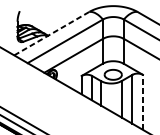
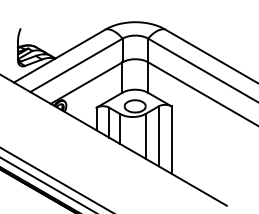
line: (51, 34) -> (59, 56), dashed -> solid
line: (142, 102) -> (171, 140), dashed -> solid

